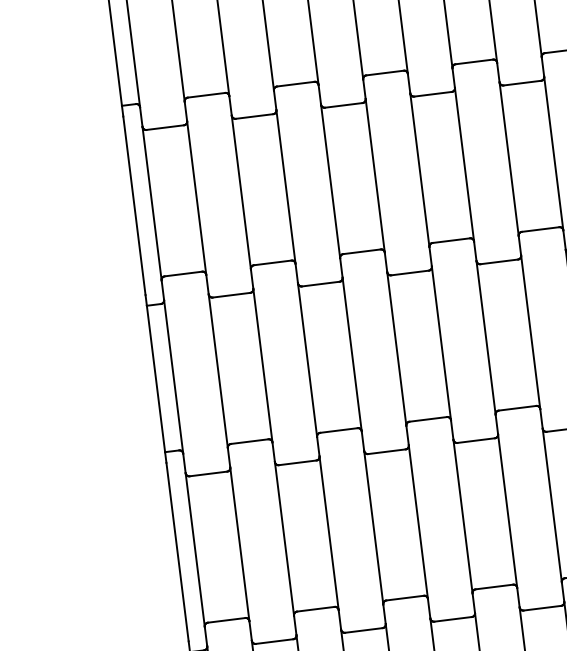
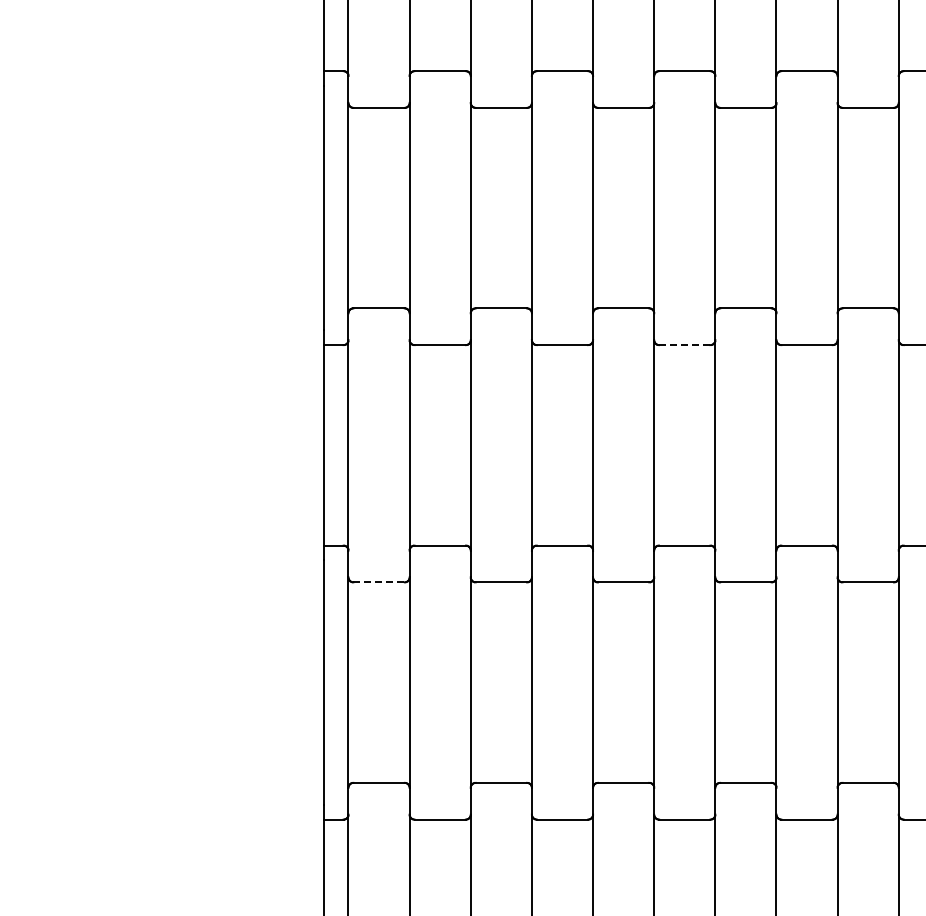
line: (409, 273) -> (684, 345), solid -> dashed
line: (208, 474) -> (379, 582), solid -> dashed

